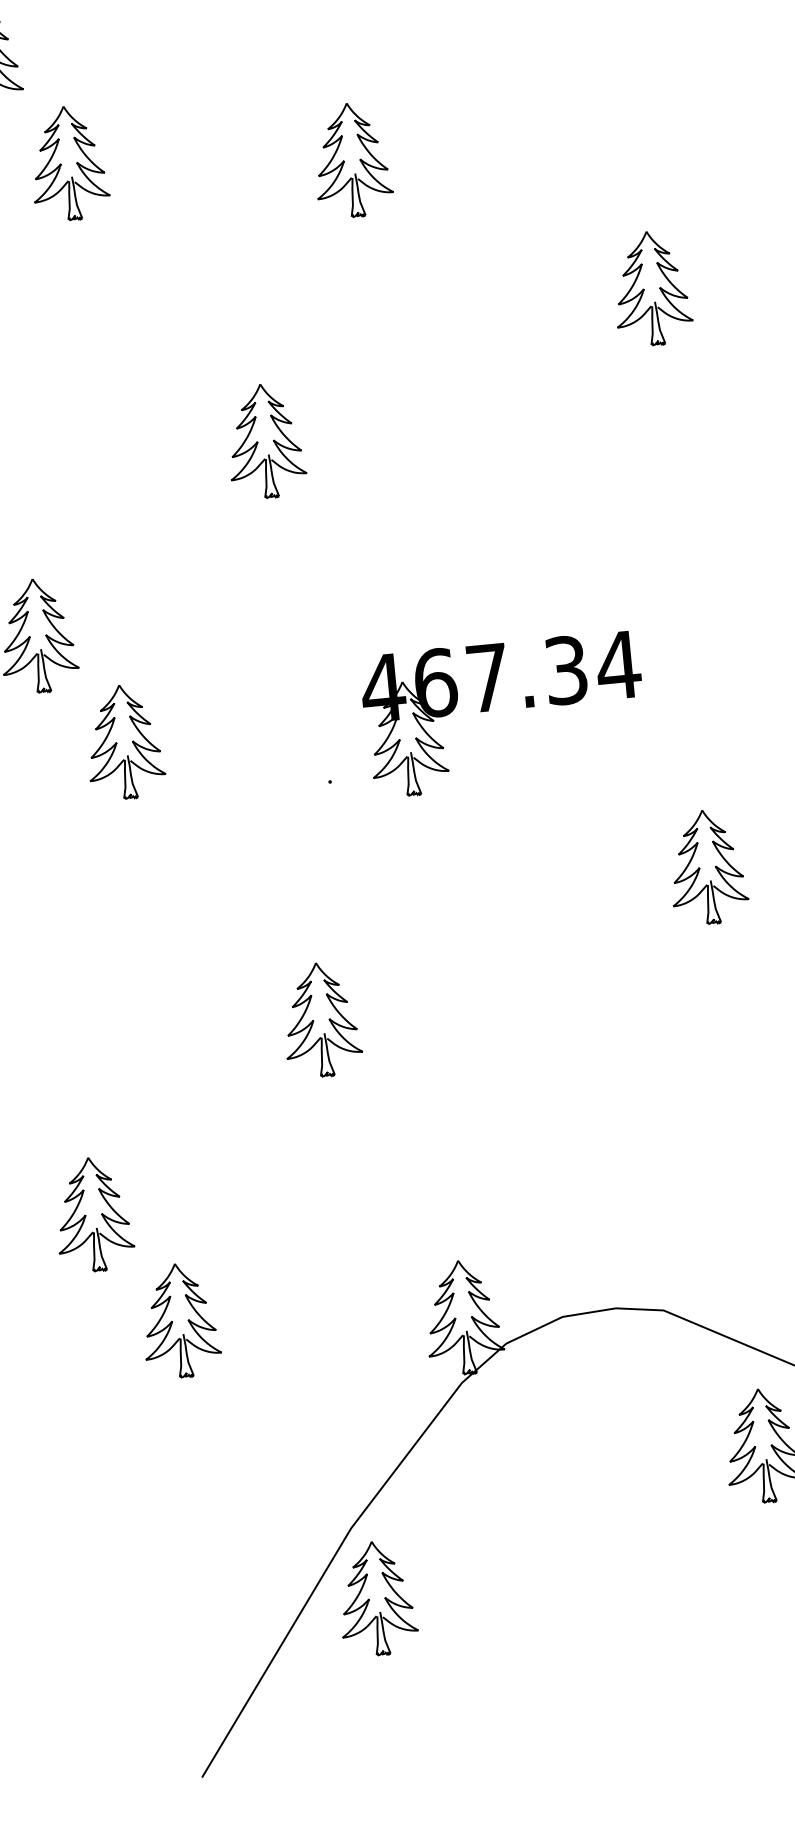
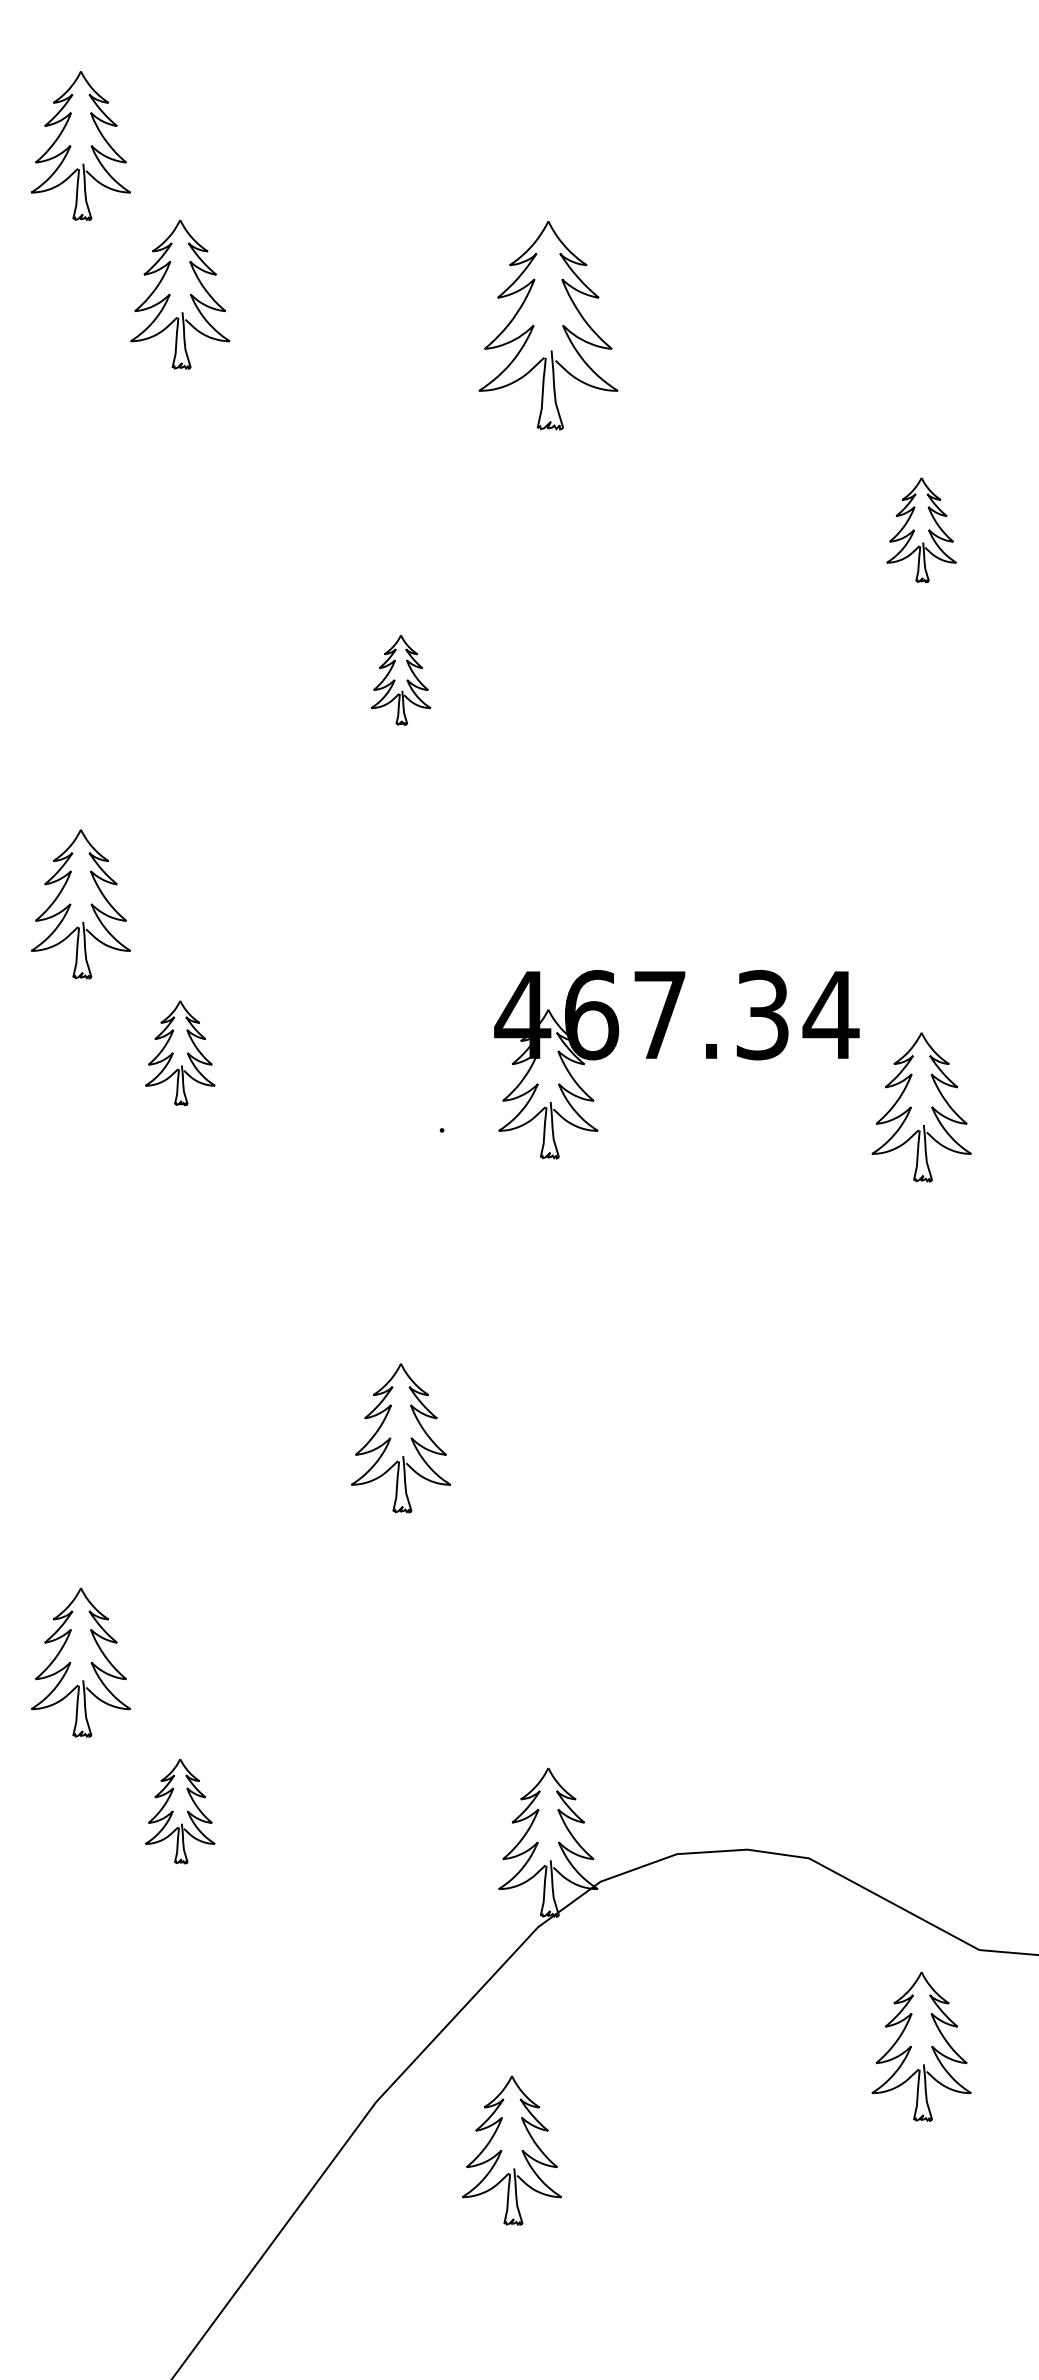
part: (352, 160) -> (548, 326), size x1.4
part: (651, 288) -> (921, 530), size x0.7
part: (265, 441) -> (400, 680), size x0.6
part: (124, 742) -> (180, 1053), size x0.7
part: (707, 867) -> (921, 1107), moved
part: (180, 1320) -> (180, 1811), size x0.7
part: (376, 1598) -> (511, 2150), moved

